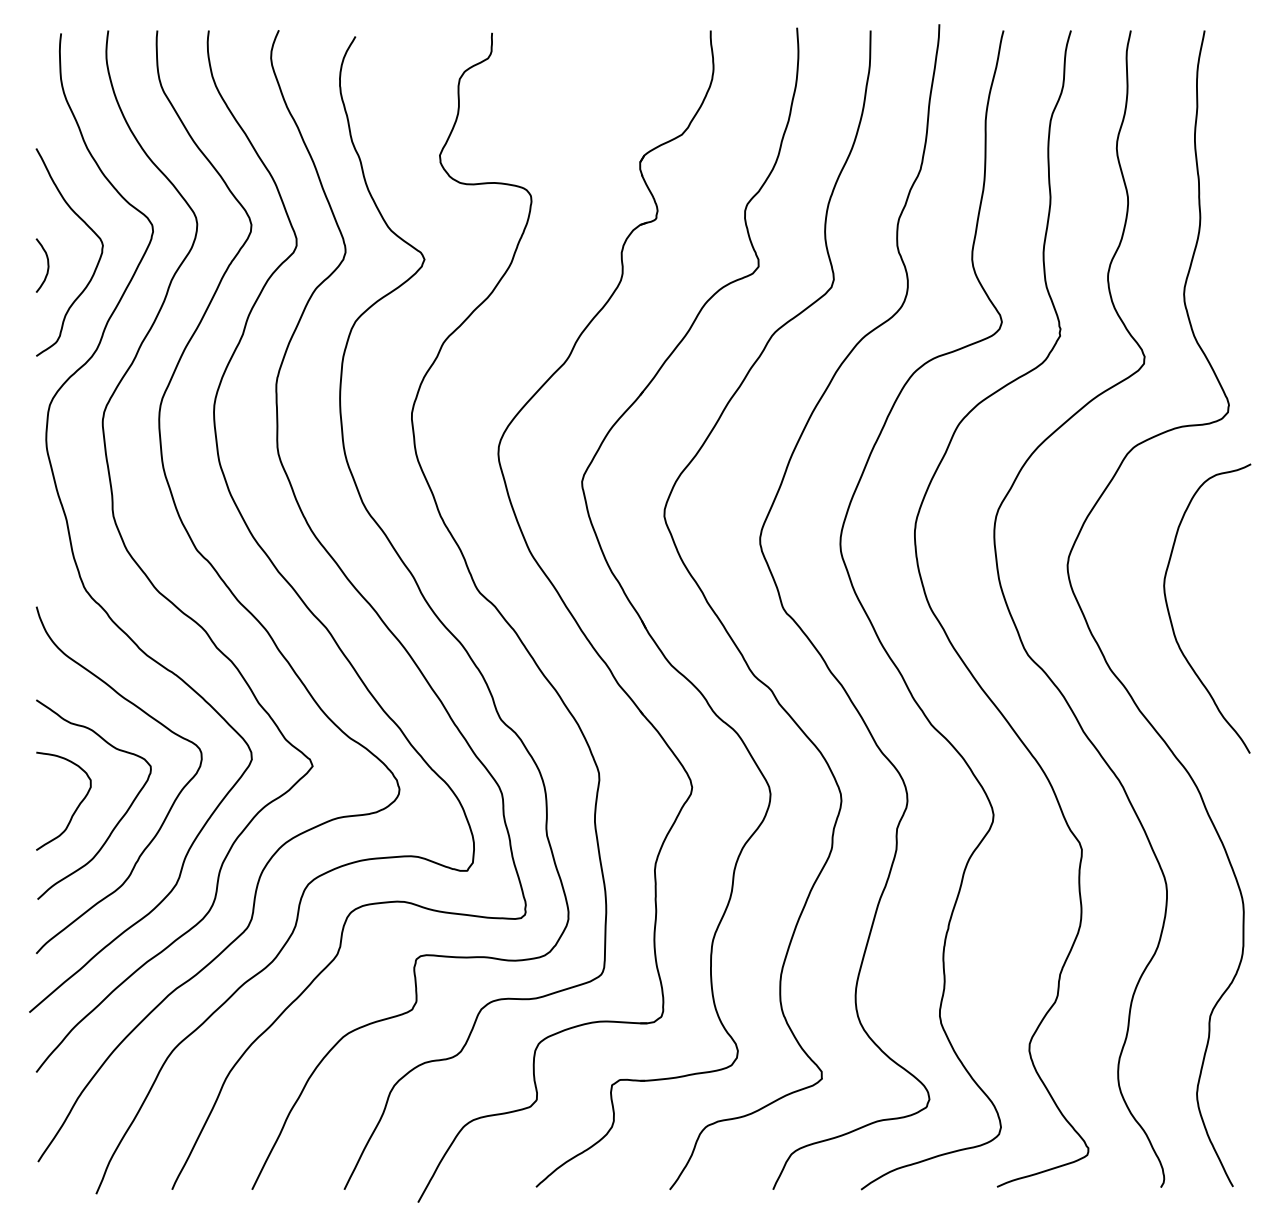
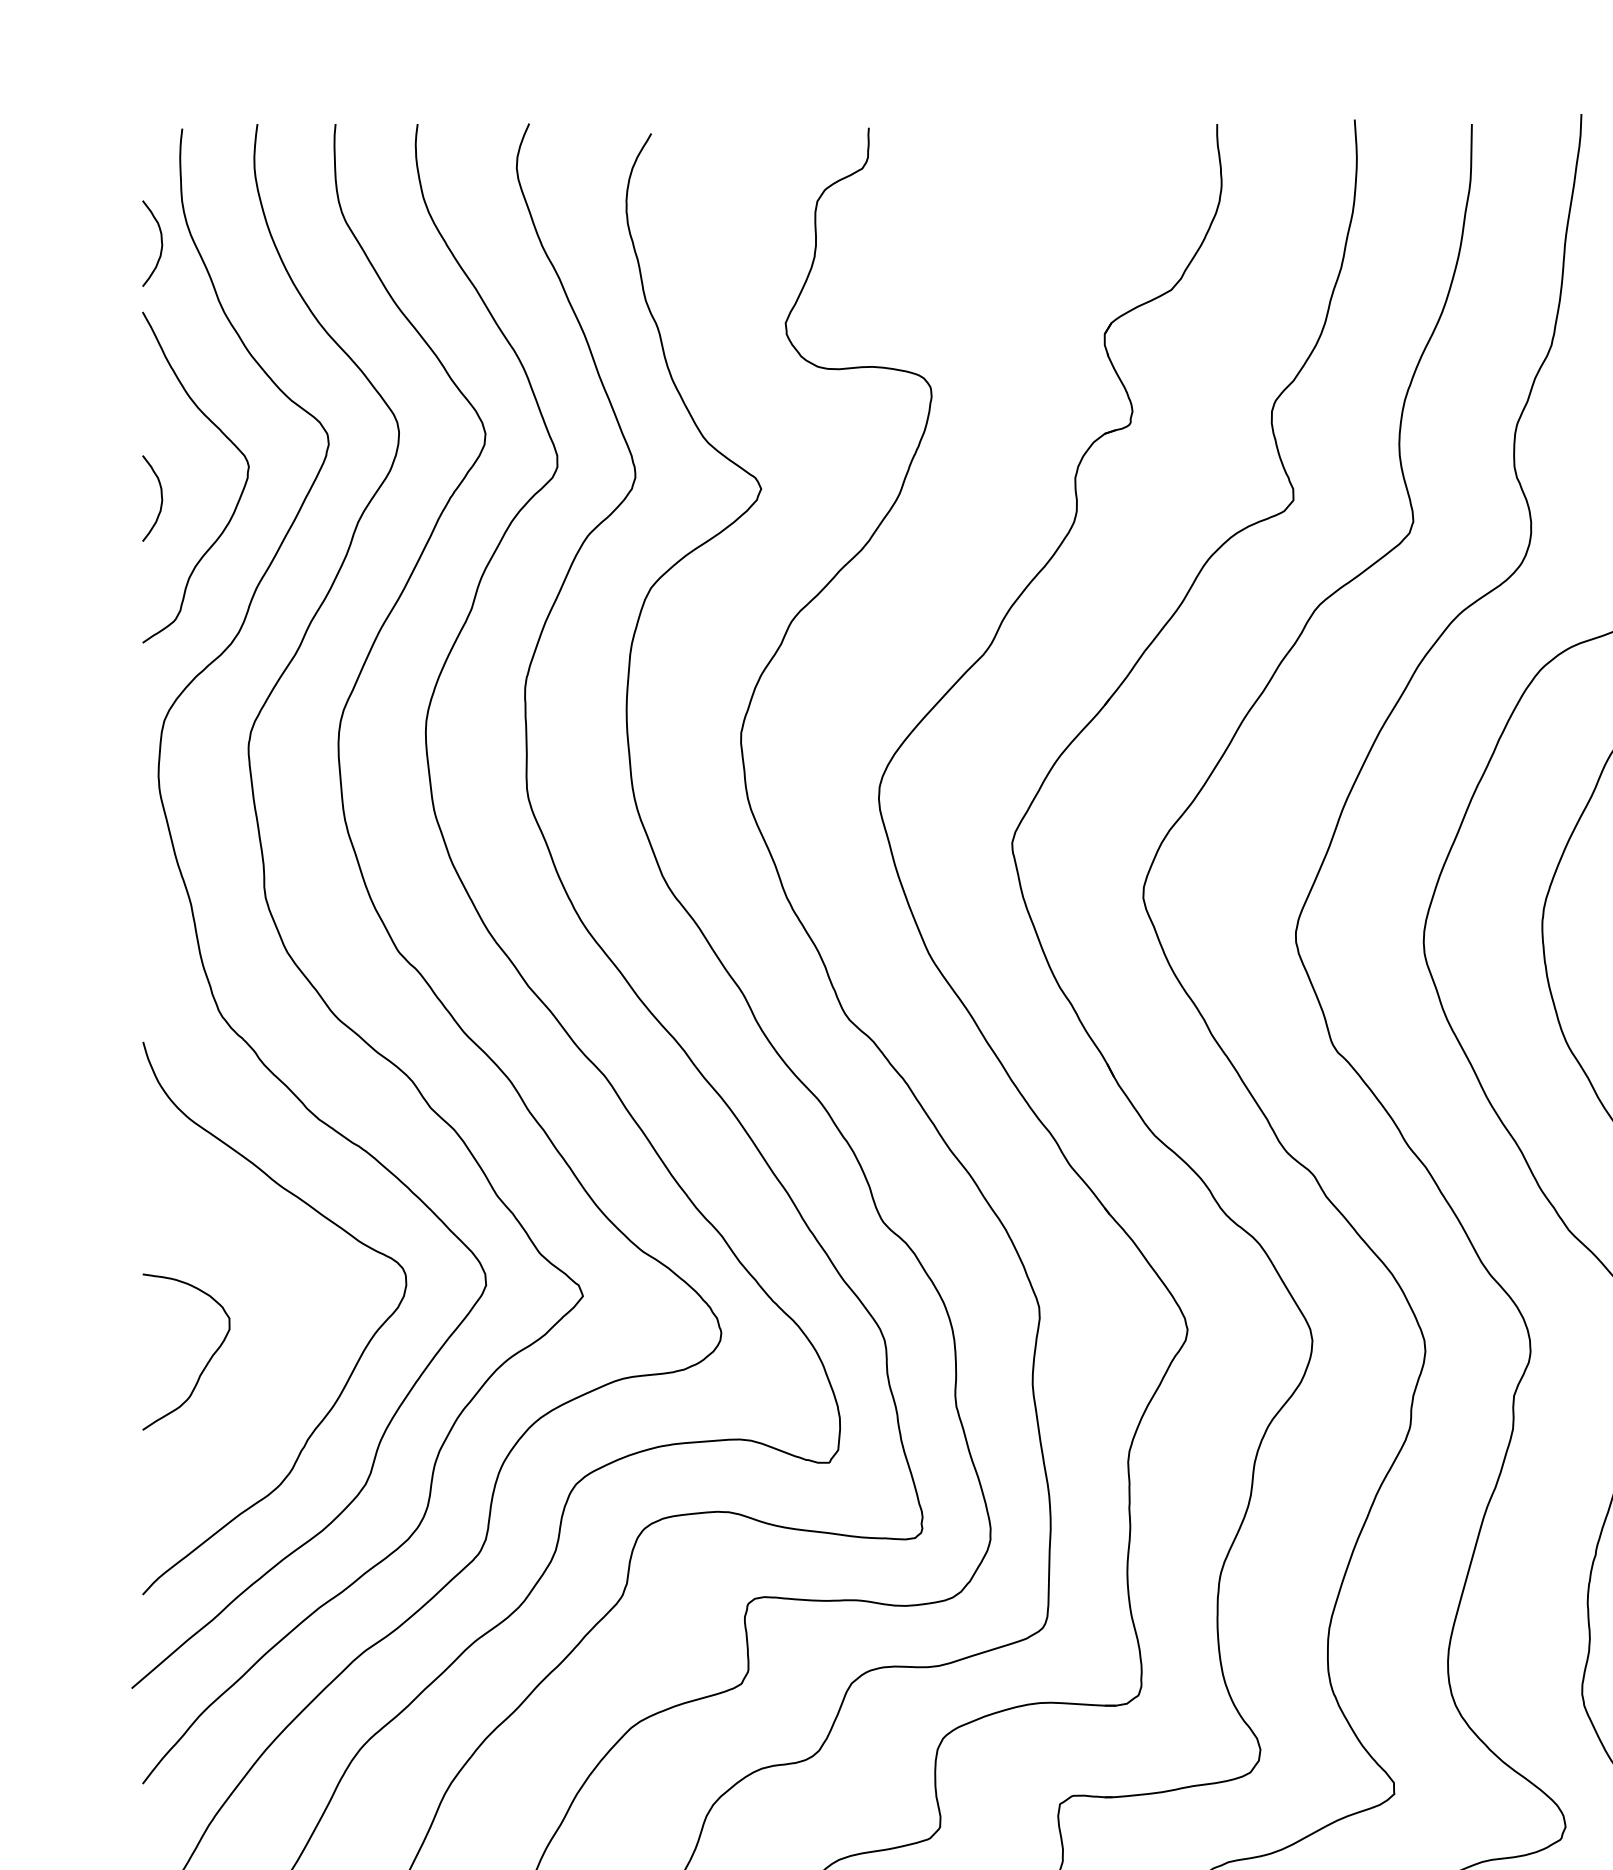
curve: (47, 105) -> (160, 243), added
curve: (119, 819) -> (275, 1380), removed

